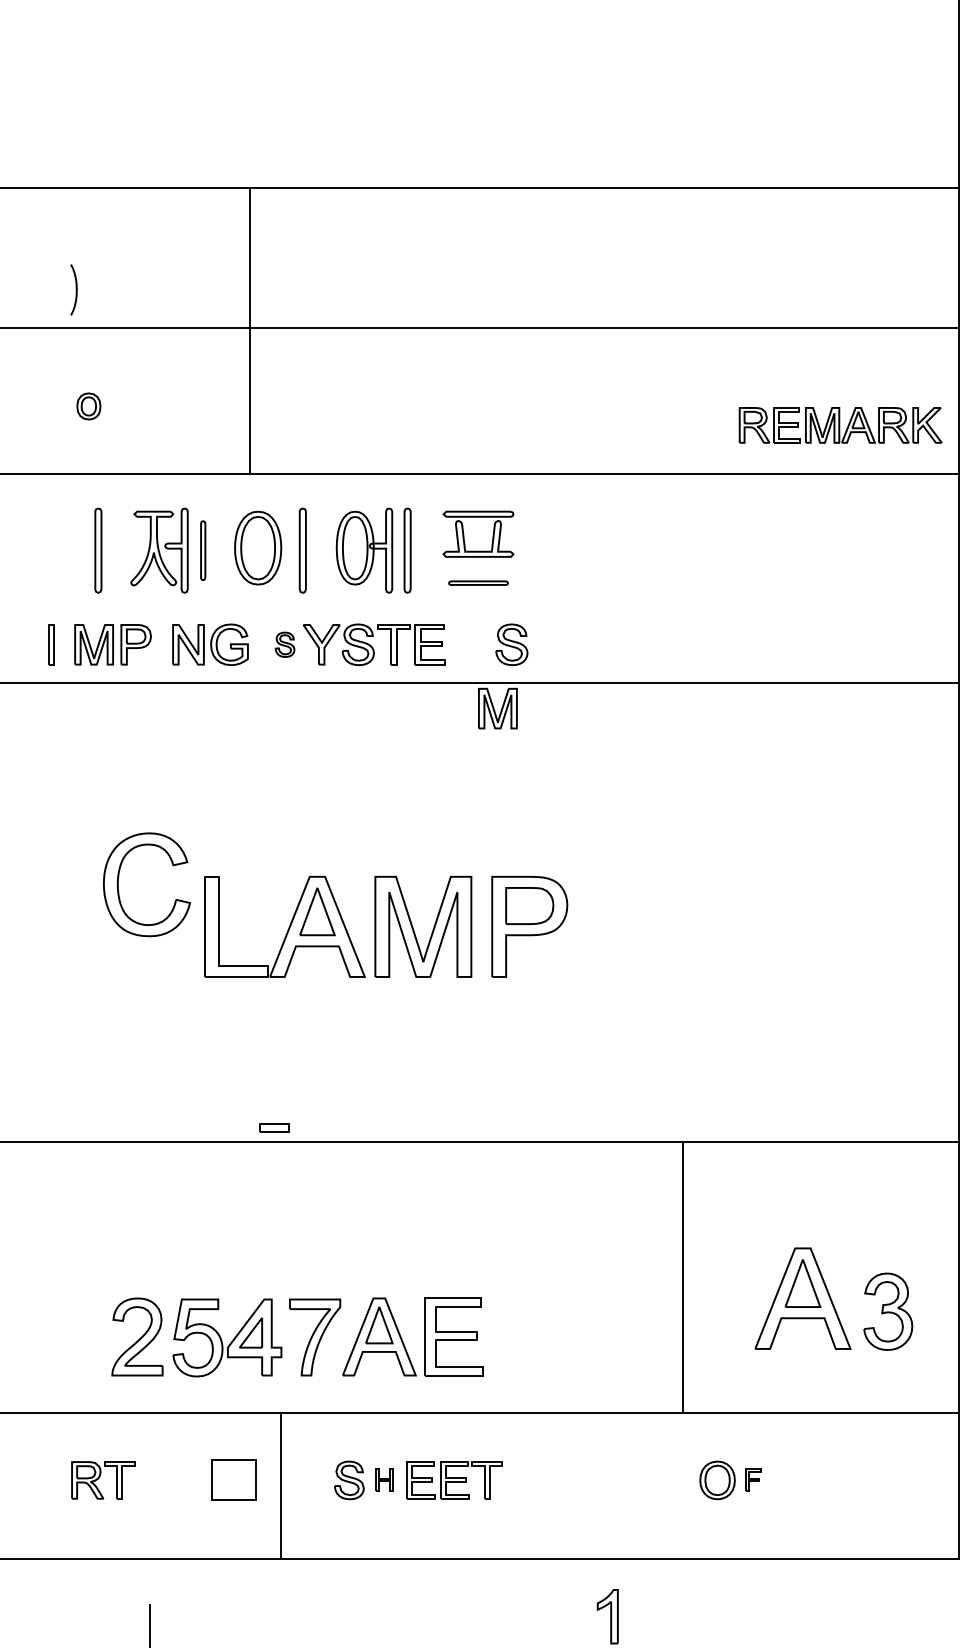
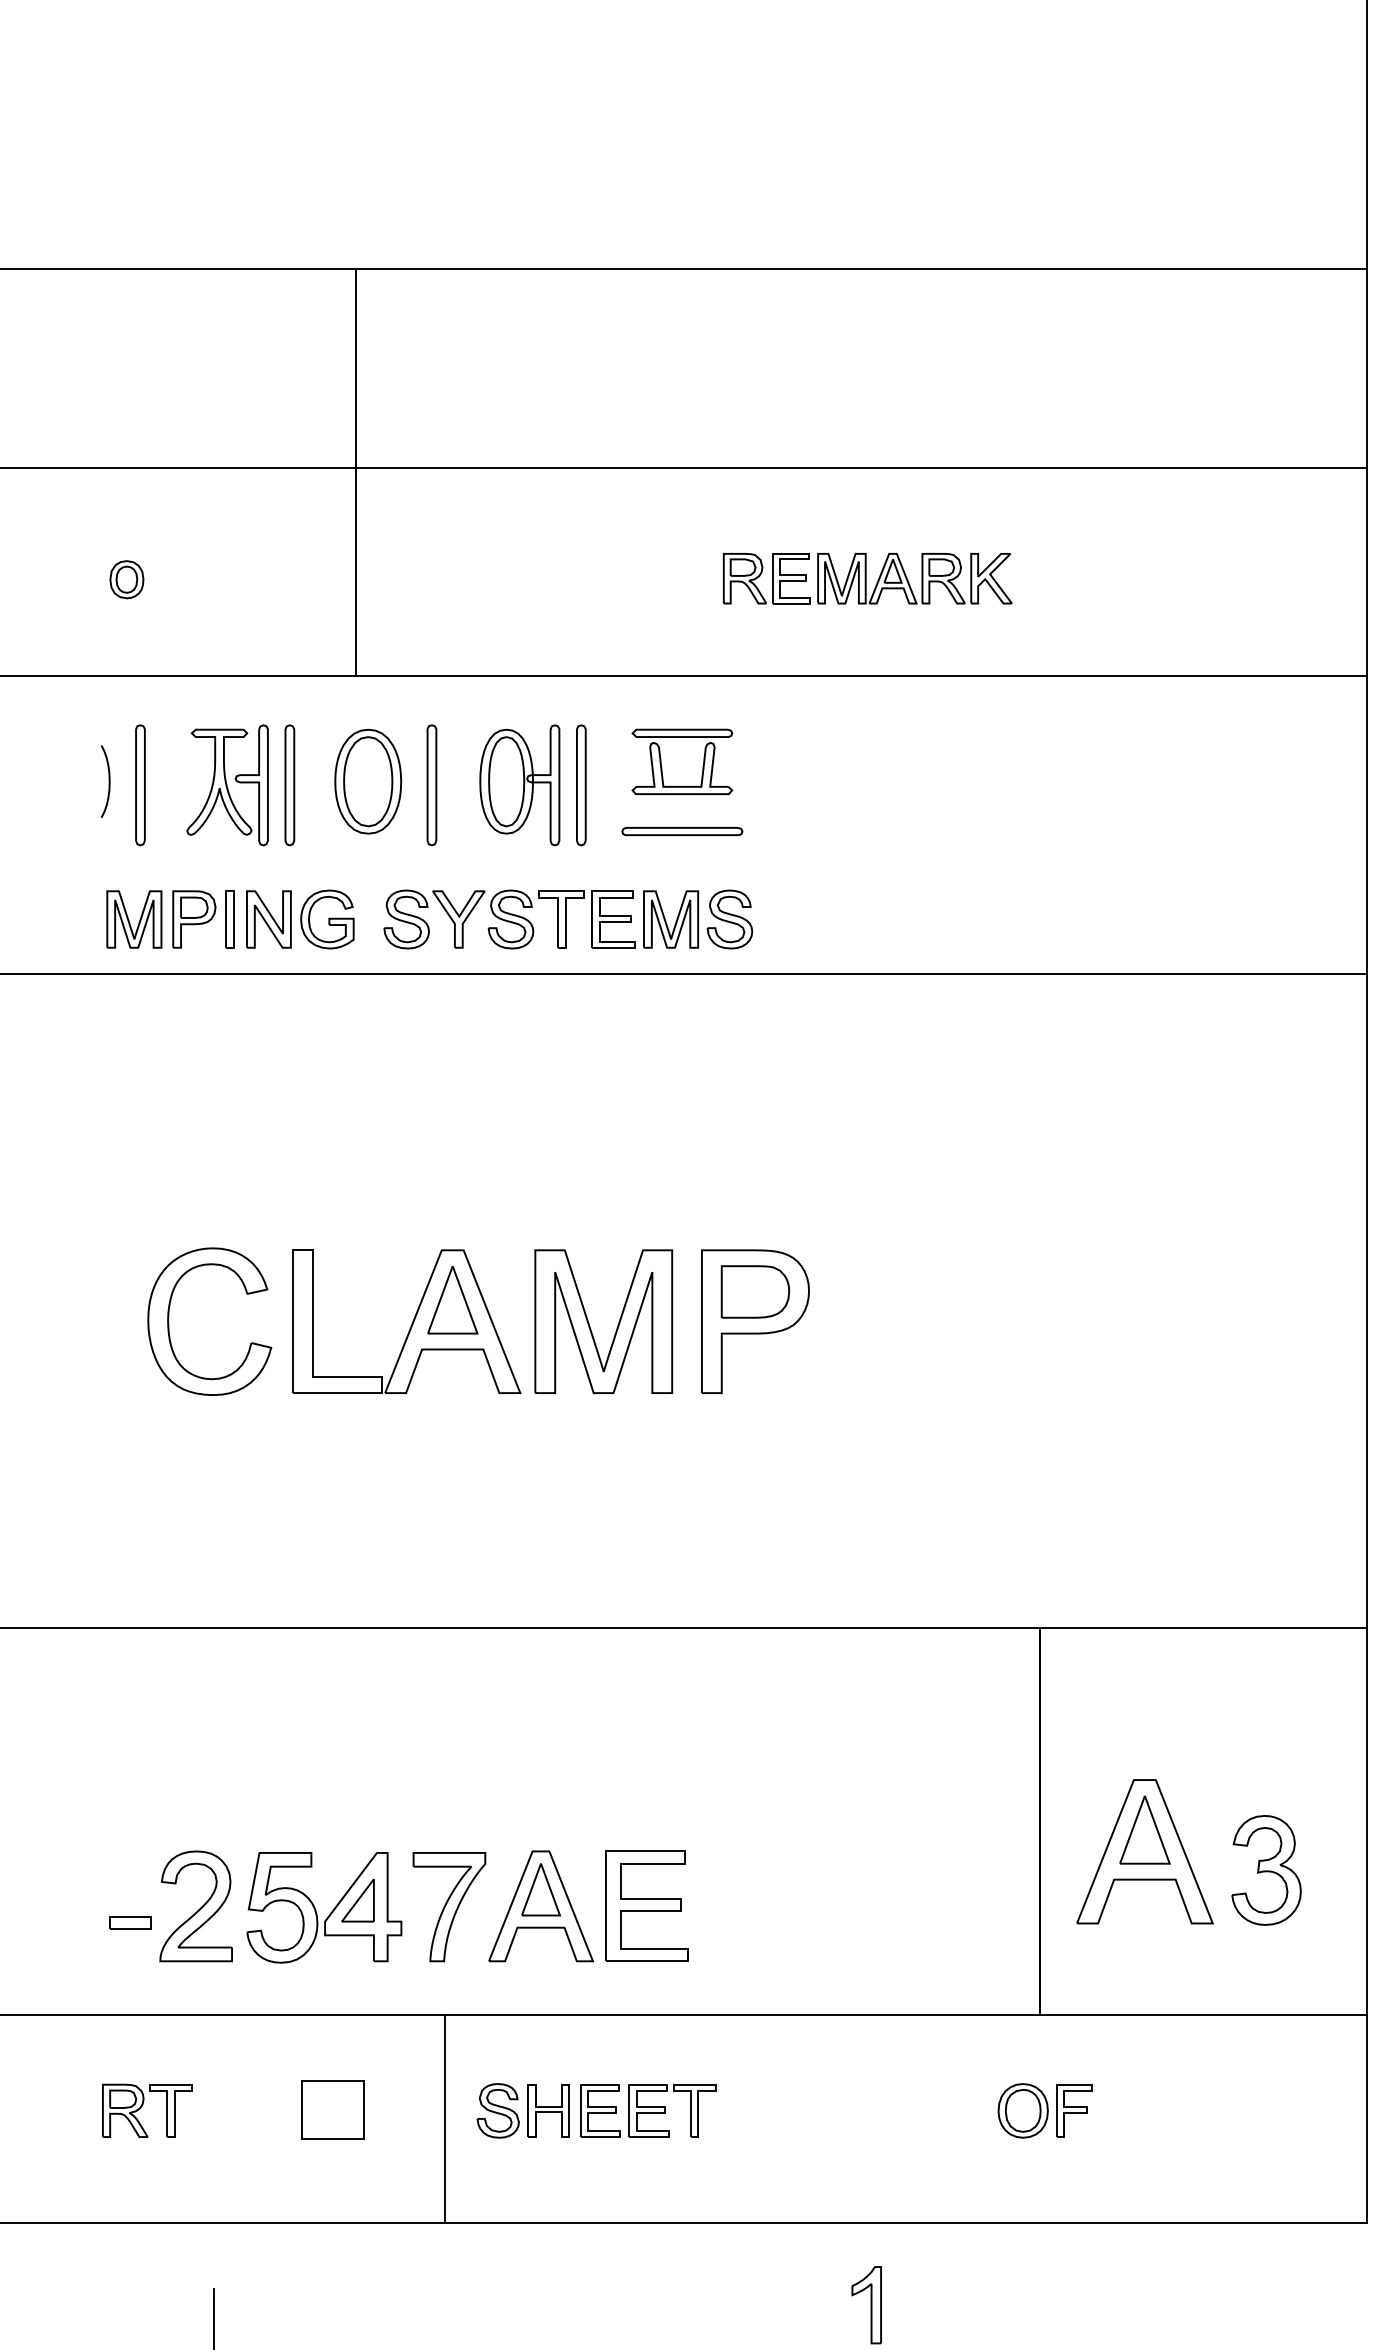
curve: (75, 289) -> (108, 781), moved
part: (840, 425) -> (867, 578), moved
part: (202, 550) -> (289, 785), size x1.43
part: (478, 583) -> (682, 831), size x1.43
part: (51, 644) -> (229, 919), moved
part: (284, 644) -> (406, 919), size x1.67
part: (497, 708) -> (670, 919), moved
part: (118, 885) -> (169, 1322), moved
part: (274, 1127) -> (130, 1922), moved
line: (683, 1277) -> (1040, 1821), moved
part: (384, 1480) -> (548, 2110), size x1.67
part: (753, 1480) -> (1074, 2110), size x1.67
line: (281, 1485) -> (445, 2118), moved

